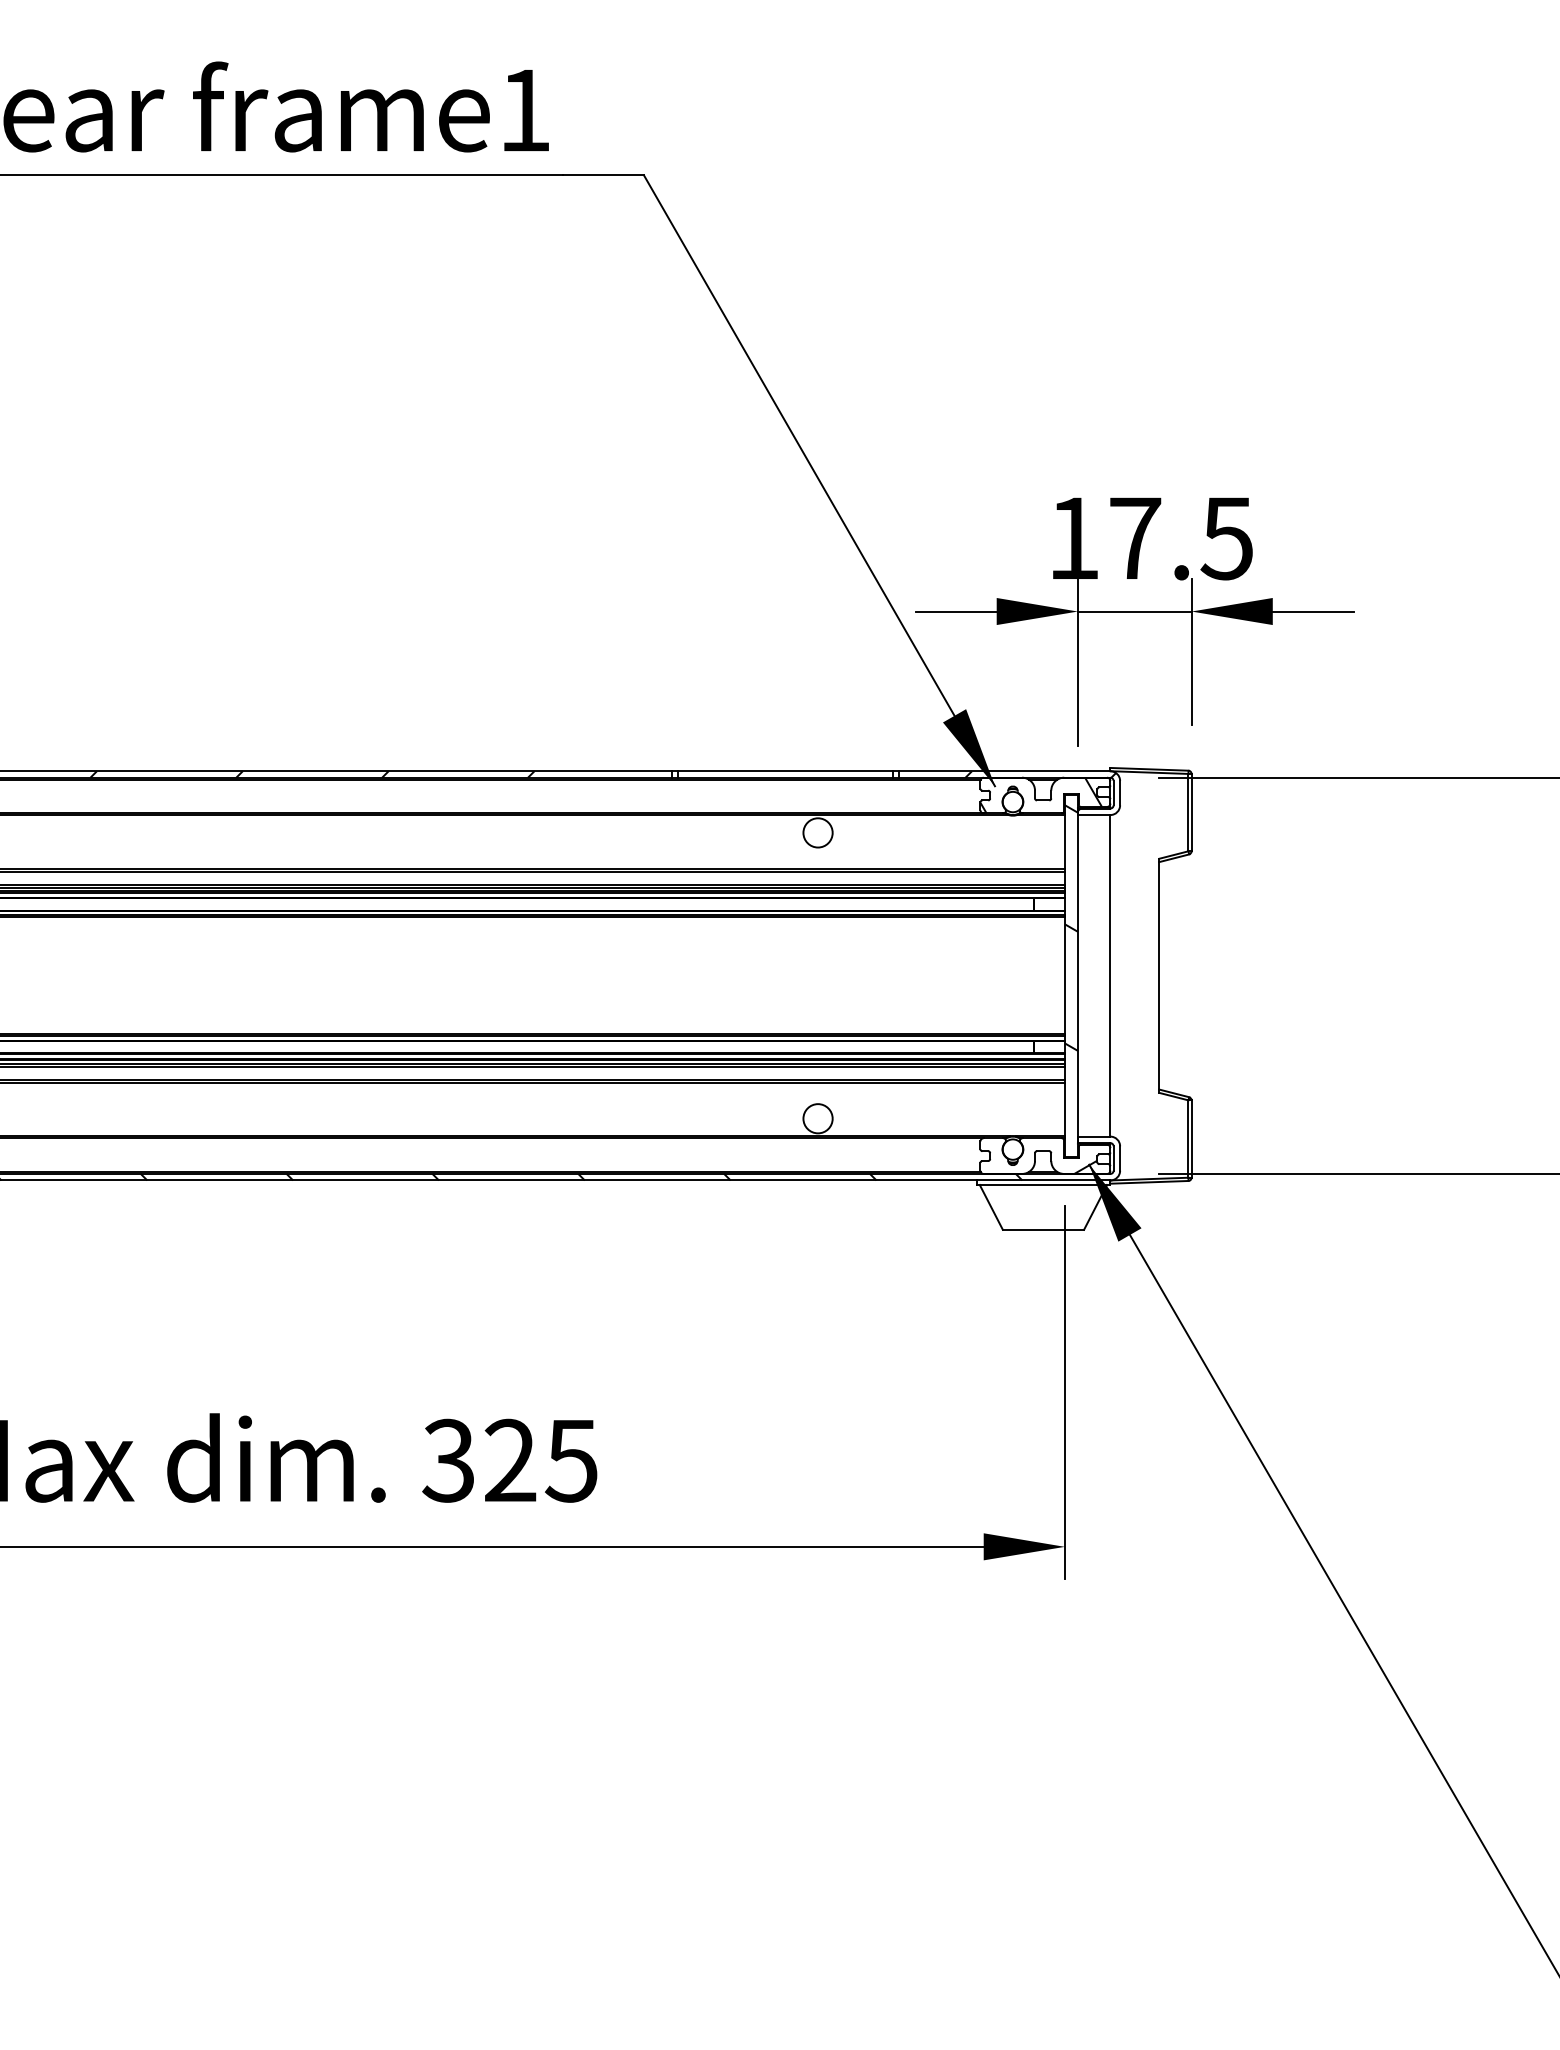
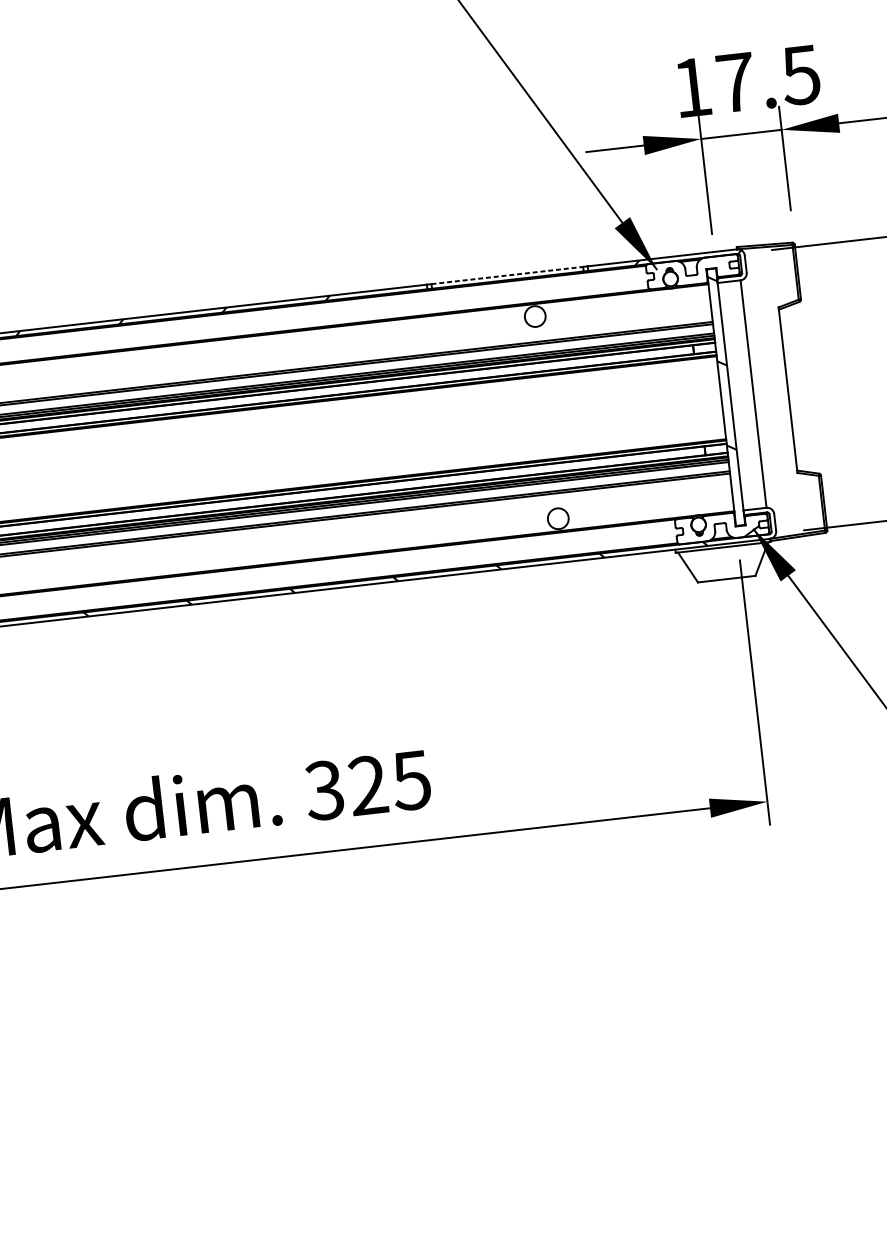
line: (786, 771) -> (507, 275), solid -> dashed
hatch: (1040, 795) -> (689, 272), removed

